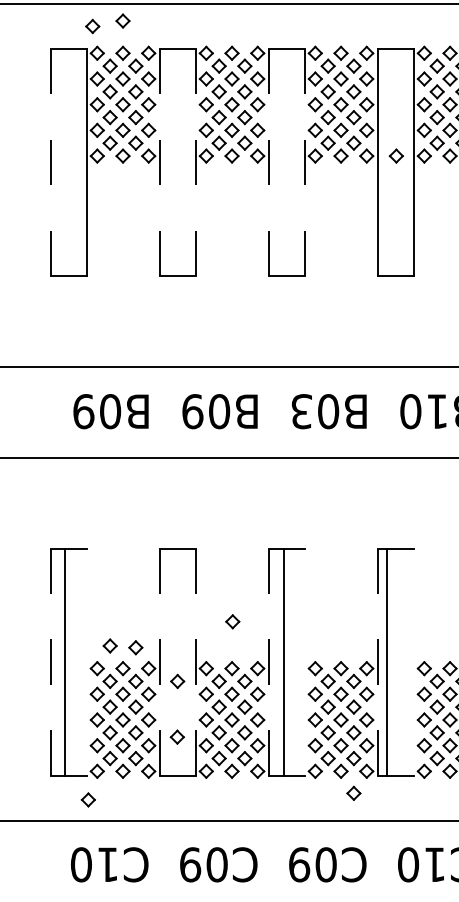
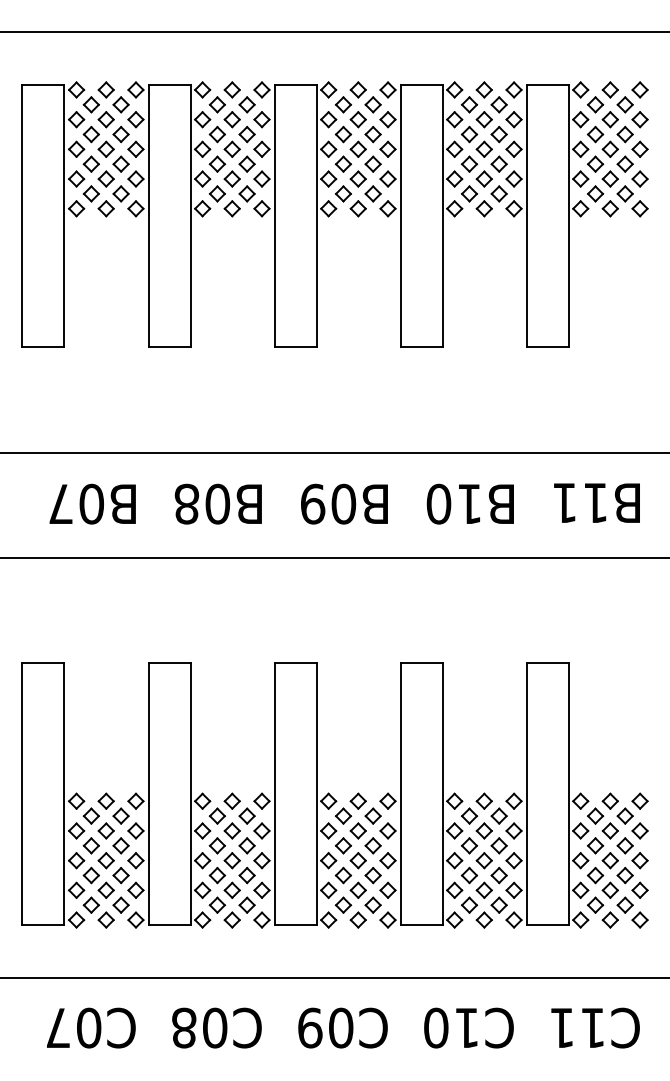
part: (122, 20) -> (105, 52), removed
part: (92, 26) -> (70, 58), removed
part: (395, 155) -> (421, 208), removed
line: (50, 162) -> (22, 216), dashed -> solid
line: (159, 162) -> (148, 216), dashed -> solid
line: (195, 162) -> (190, 216), dashed -> solid
line: (268, 162) -> (274, 216), dashed -> solid
line: (304, 162) -> (316, 216), dashed -> solid
text: (84, 411) -> (61, 503), B09 -> B07
text: (192, 411) -> (186, 503), B09 -> B08
text: (302, 411) -> (313, 504), B03 -> B09
part: (232, 621) -> (232, 746), removed
part: (109, 645) -> (90, 774), removed
part: (135, 647) -> (120, 776), removed
line: (50, 661) -> (22, 793), dashed -> solid
line: (65, 661) -> (64, 793), moved
line: (159, 661) -> (148, 793), dashed -> solid
line: (195, 661) -> (190, 793), dashed -> solid
line: (268, 661) -> (274, 793), dashed -> solid
line: (284, 661) -> (316, 793), moved
line: (377, 661) -> (400, 793), dashed -> solid
line: (387, 661) -> (442, 793), moved
part: (176, 680) -> (168, 815), removed
part: (176, 737) -> (168, 880), removed
part: (353, 793) -> (372, 945), removed
part: (87, 799) -> (65, 952), removed
text: (94, 864) -> (73, 1027), C10 -> C07
text: (190, 864) -> (184, 1027), C09 -> C08

